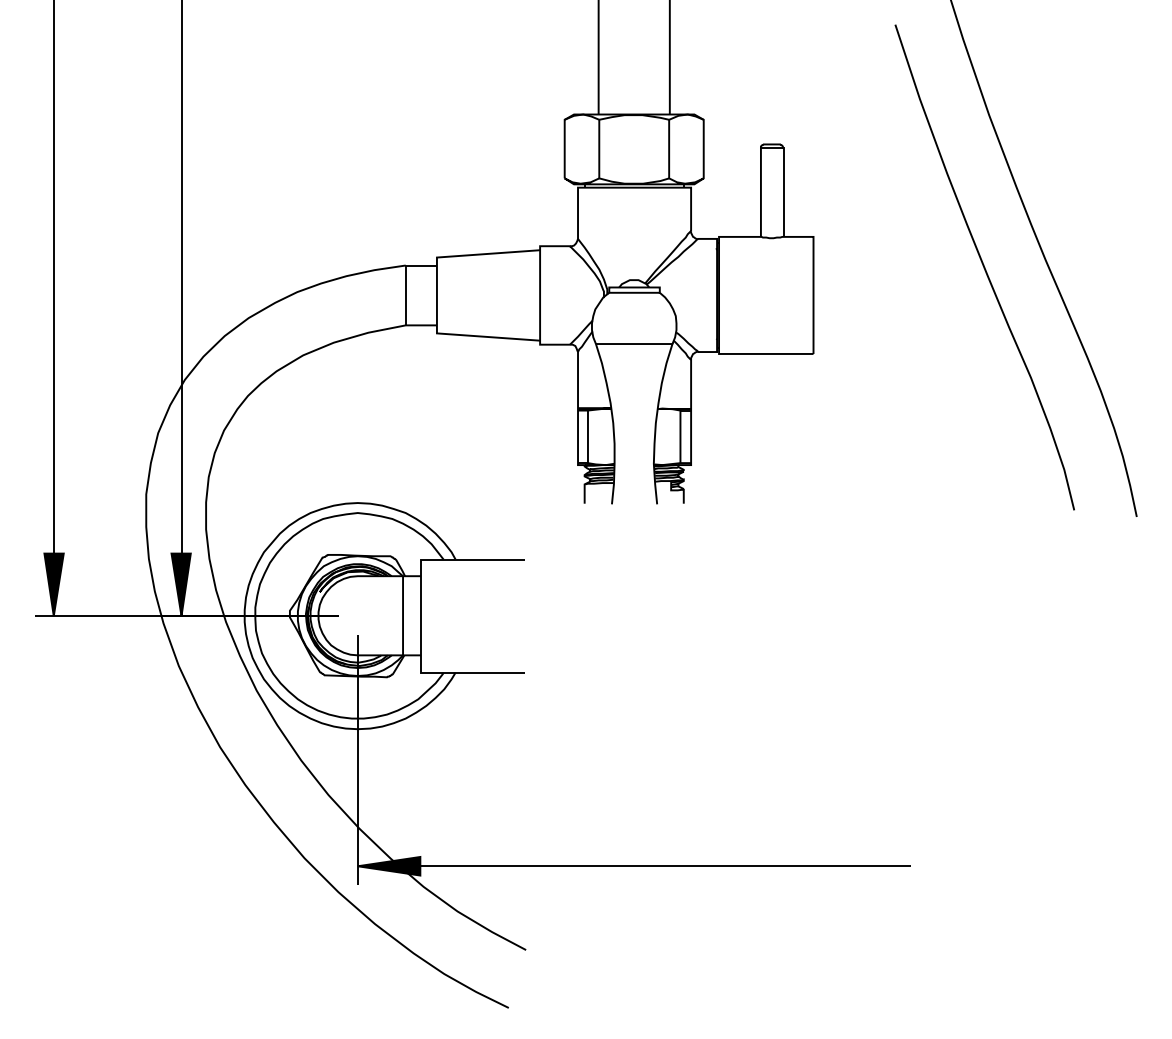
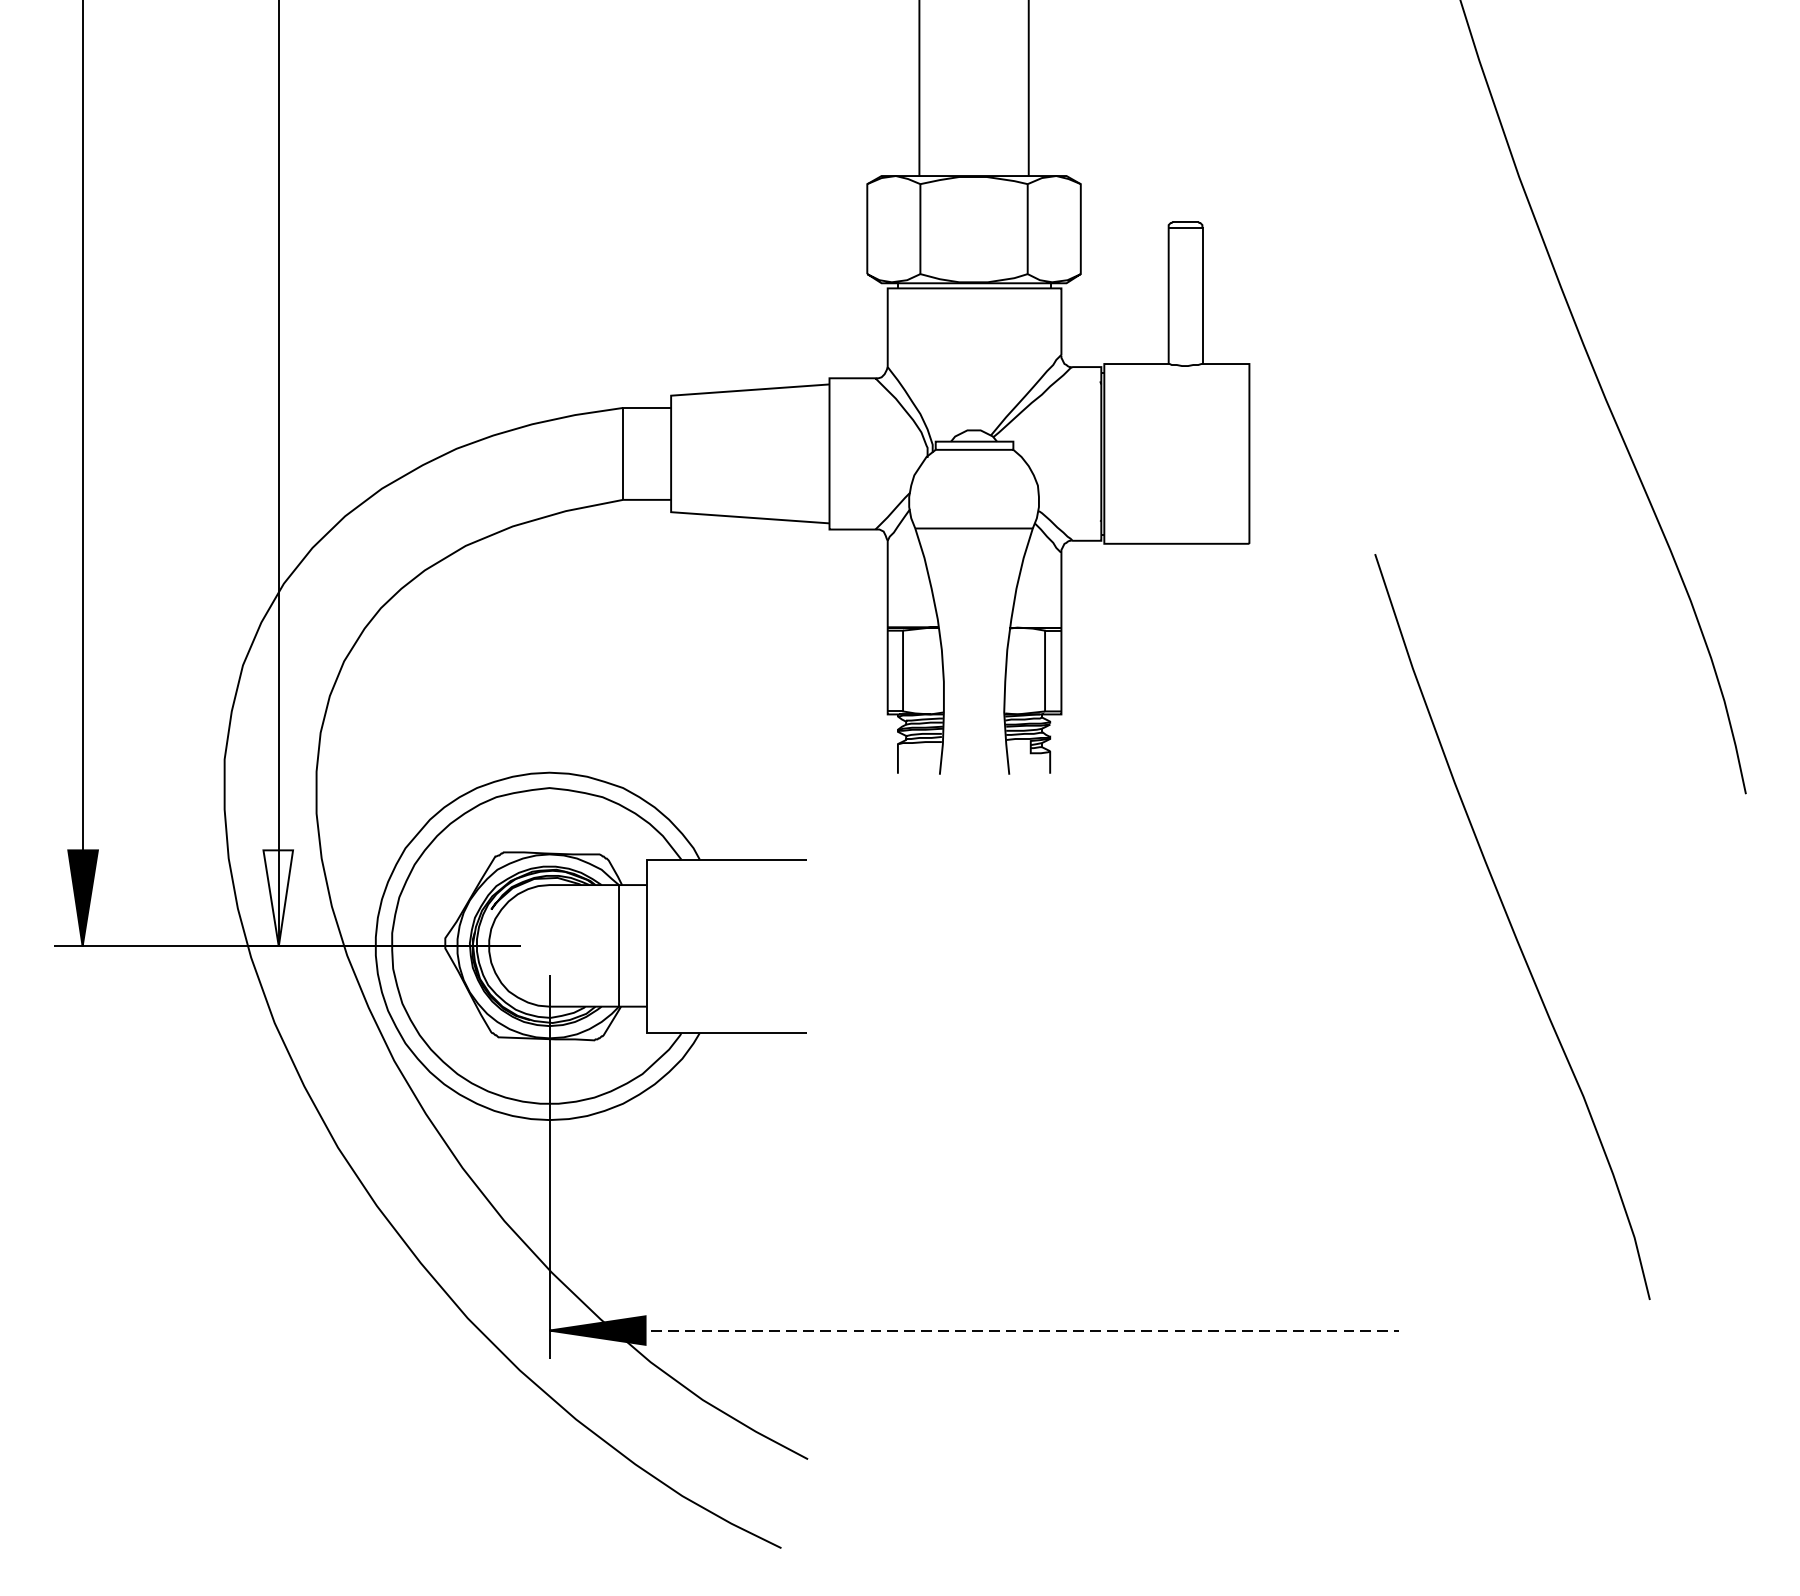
curve: (984, 267) -> (1512, 927), moved
fill: (180, 584) -> (277, 897), removed
line: (634, 866) -> (974, 1330), solid -> dashed

